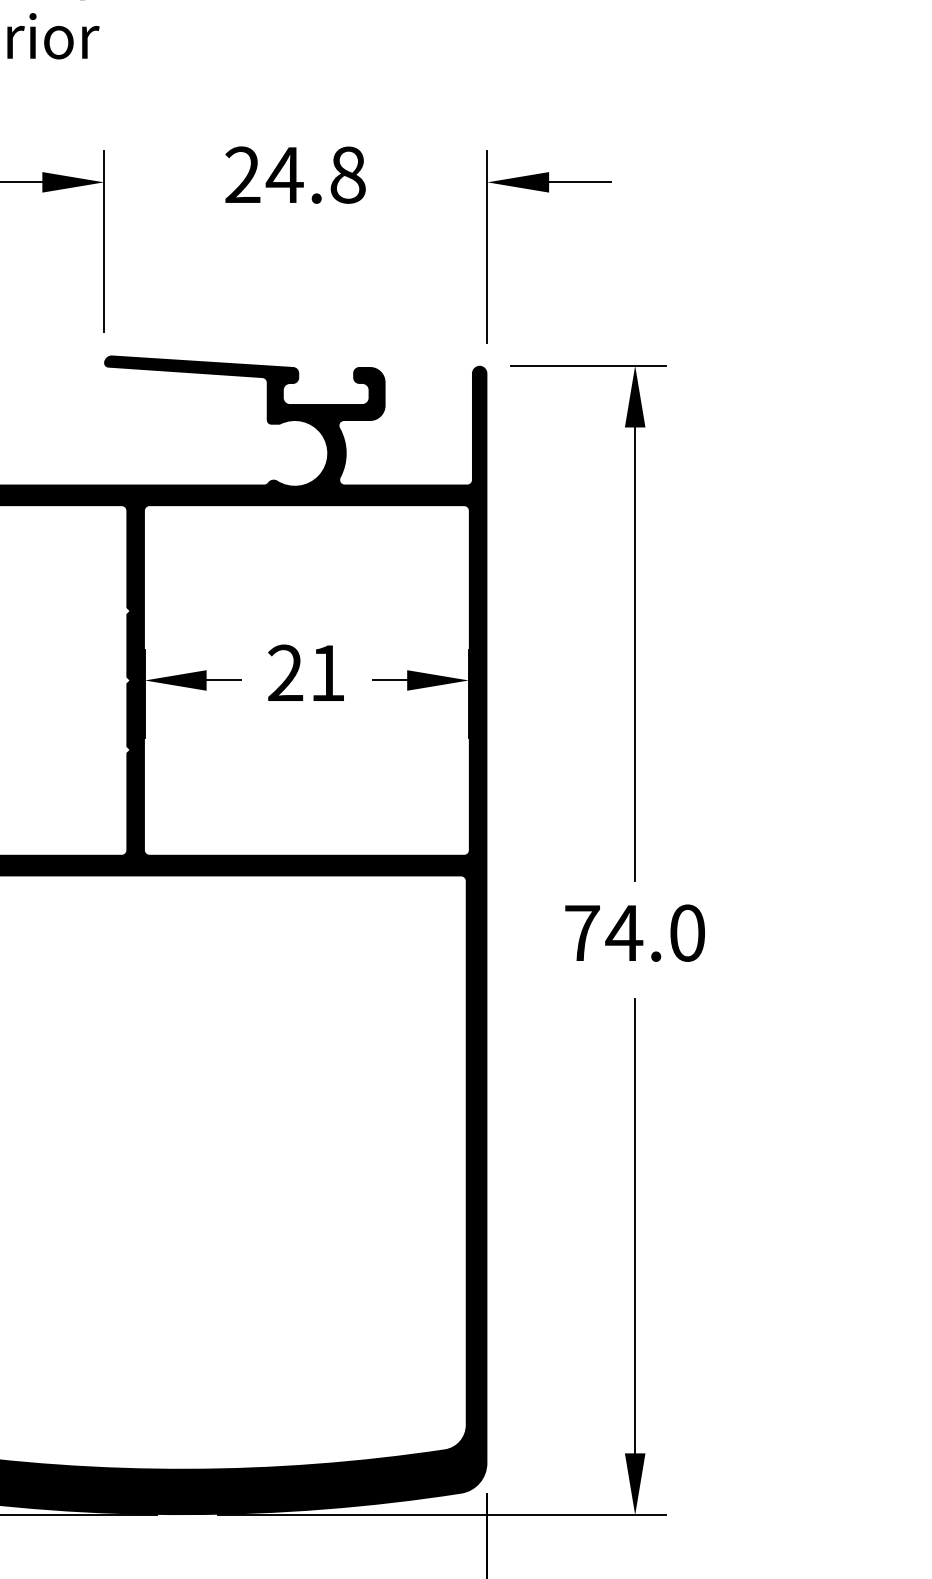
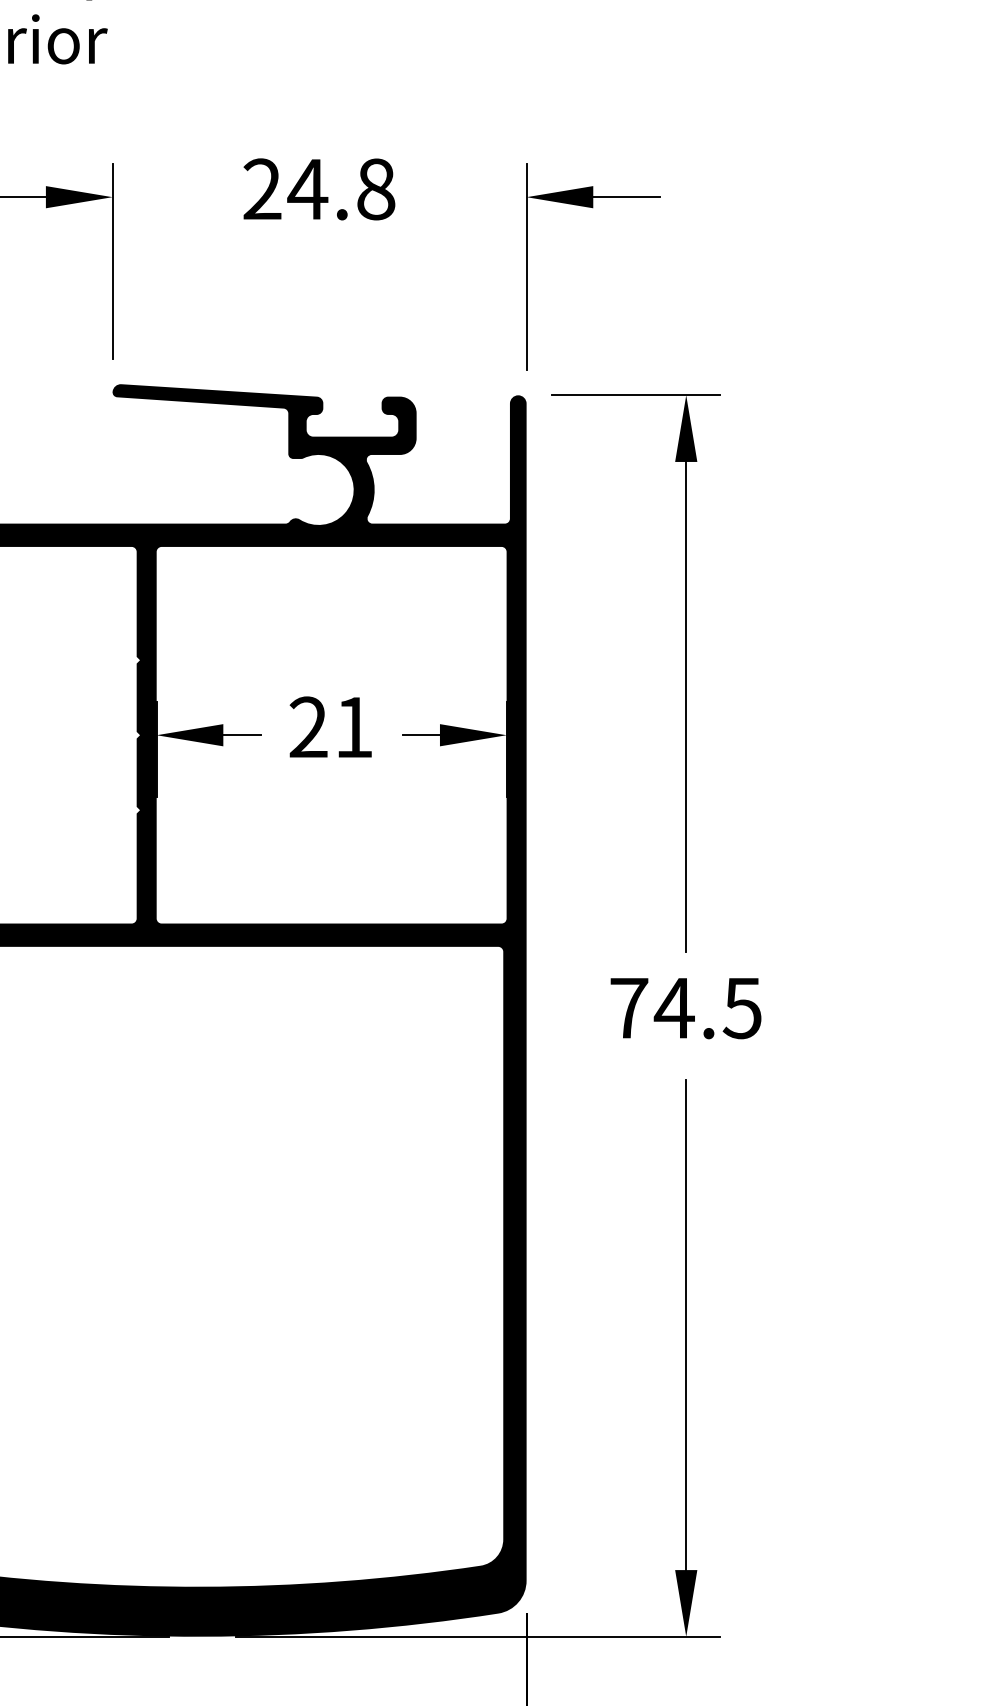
text: (686, 933) -> (741, 1008), 74.0 -> 74.5

